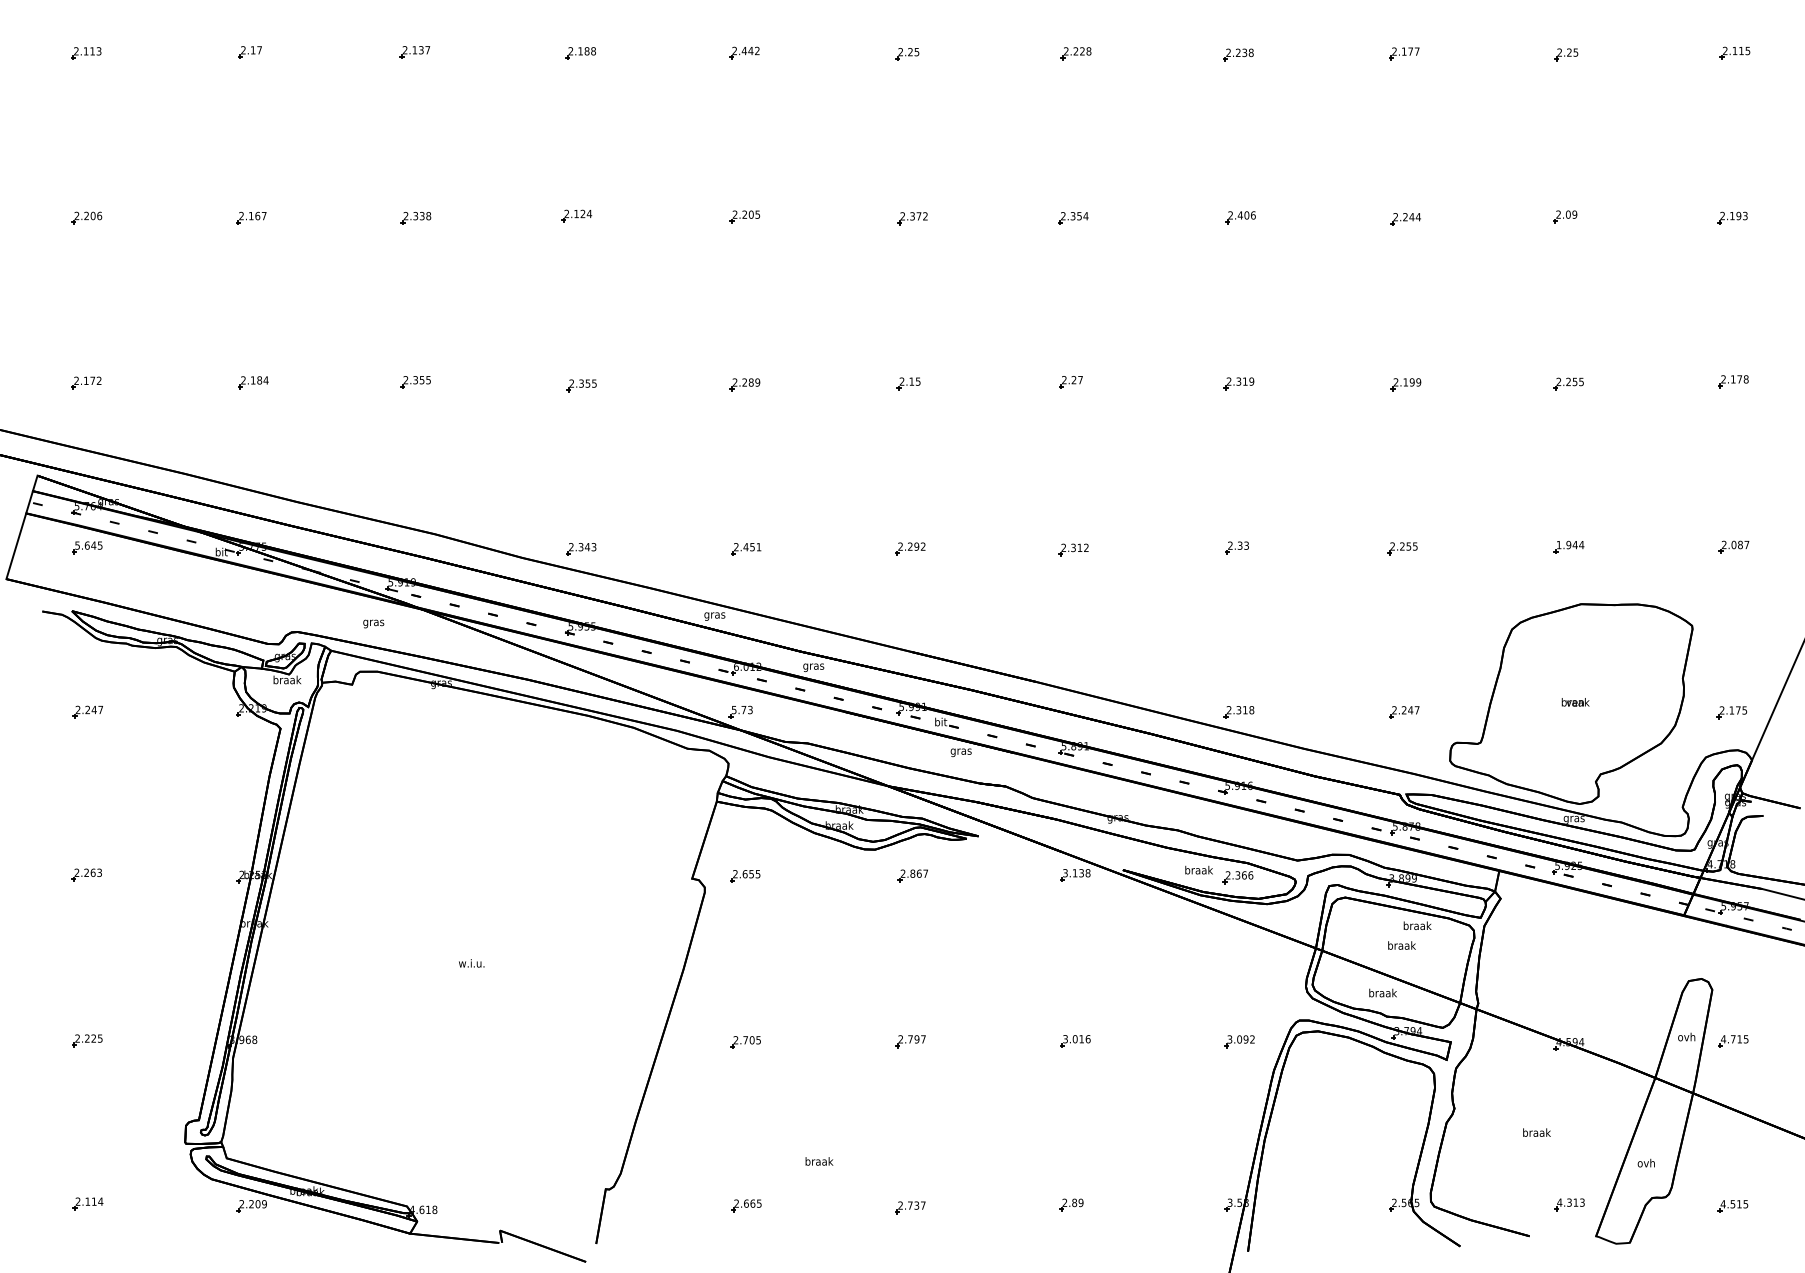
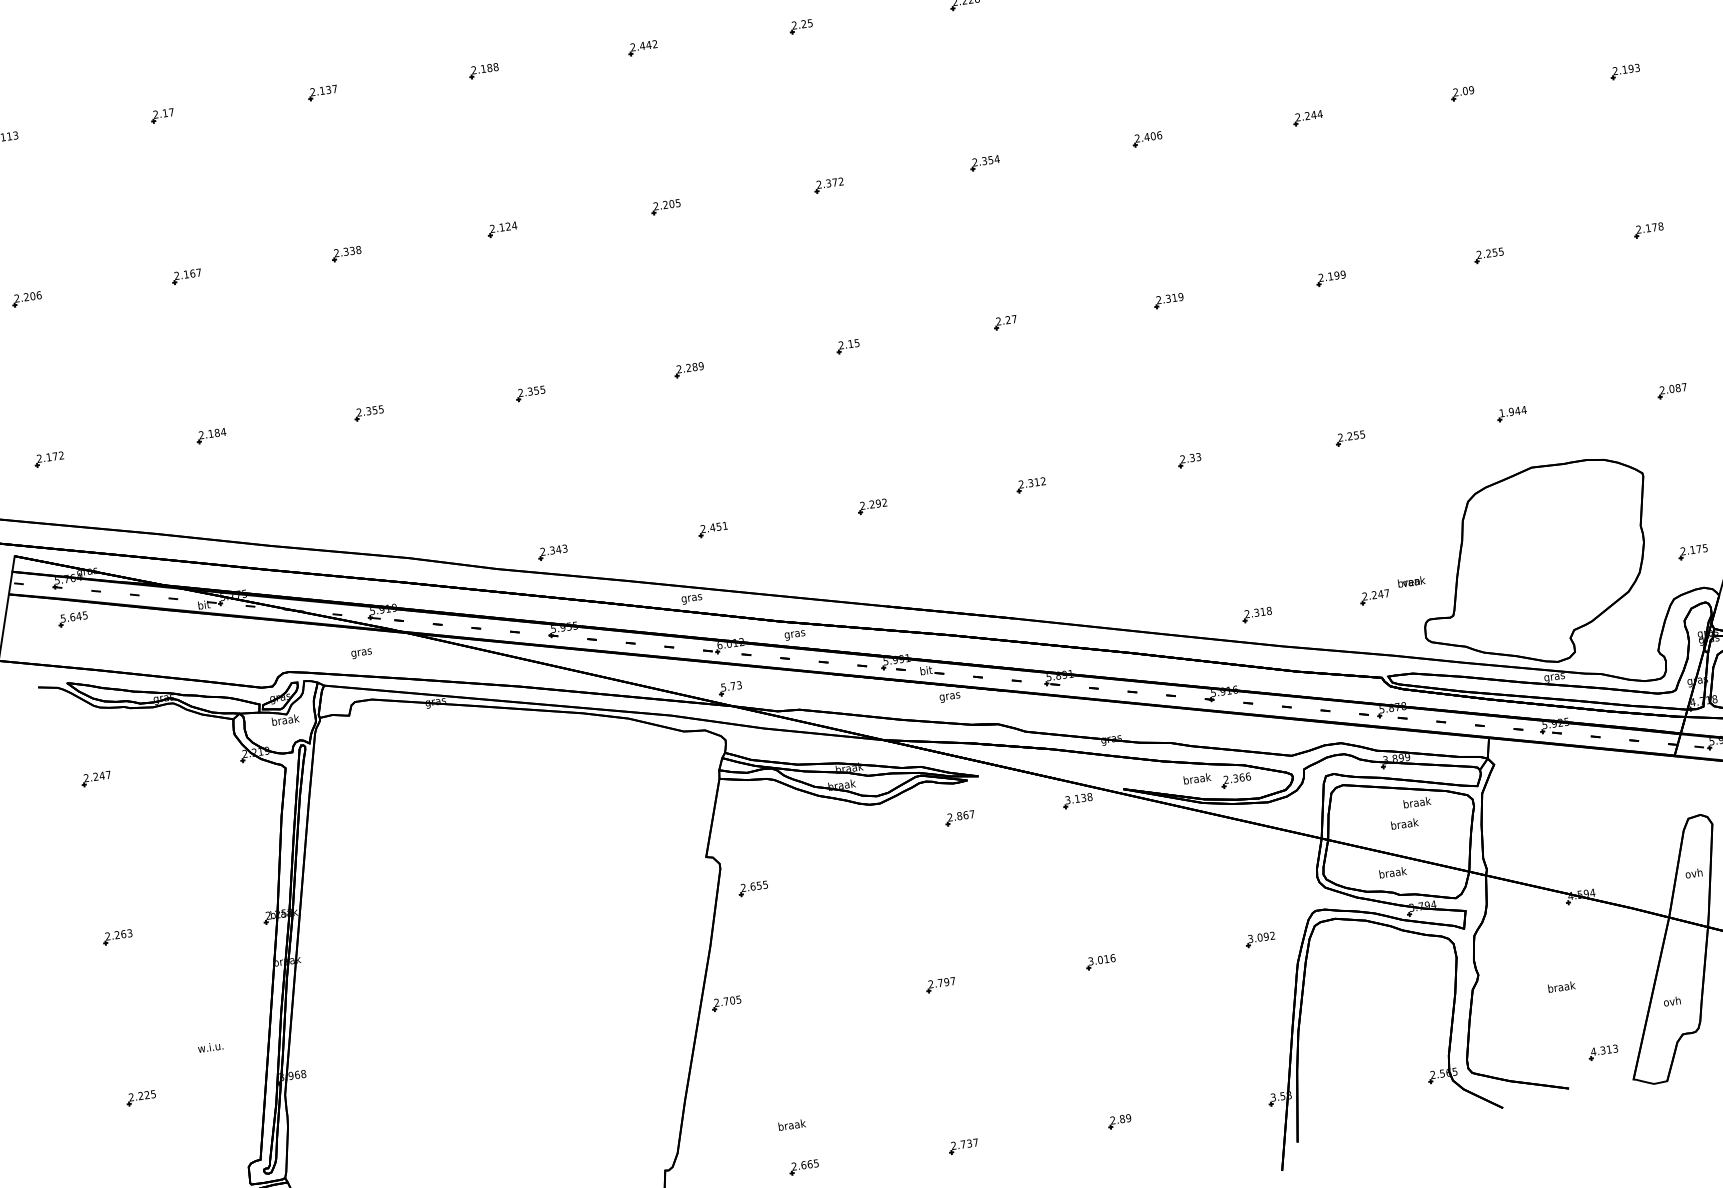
text: (1575, 702) -> (1411, 582), moved
part: (1238, 712) -> (1256, 615), moved
part: (912, 875) -> (959, 817), moved
part: (745, 876) -> (753, 888), moved
text: (471, 963) -> (210, 1047), moved
part: (745, 1042) -> (726, 1003), moved
text: (819, 1161) -> (792, 1125), moved

